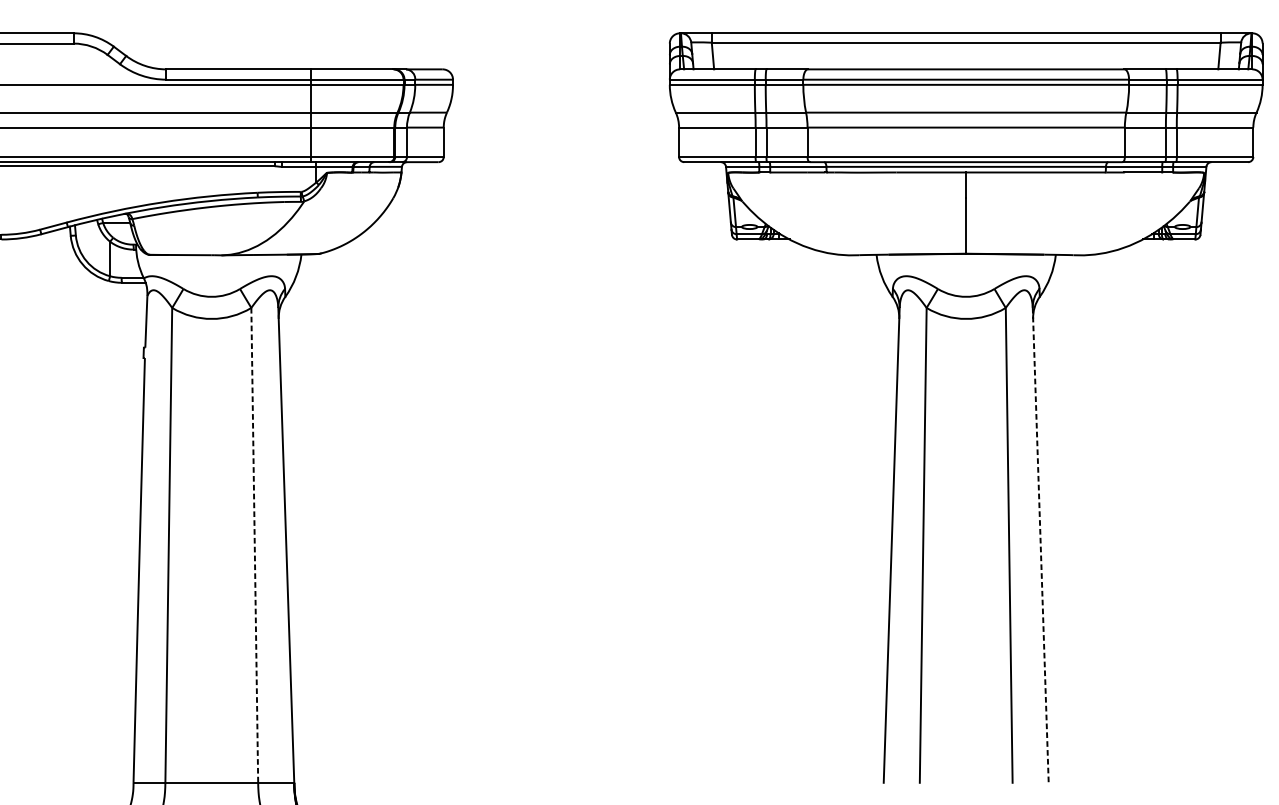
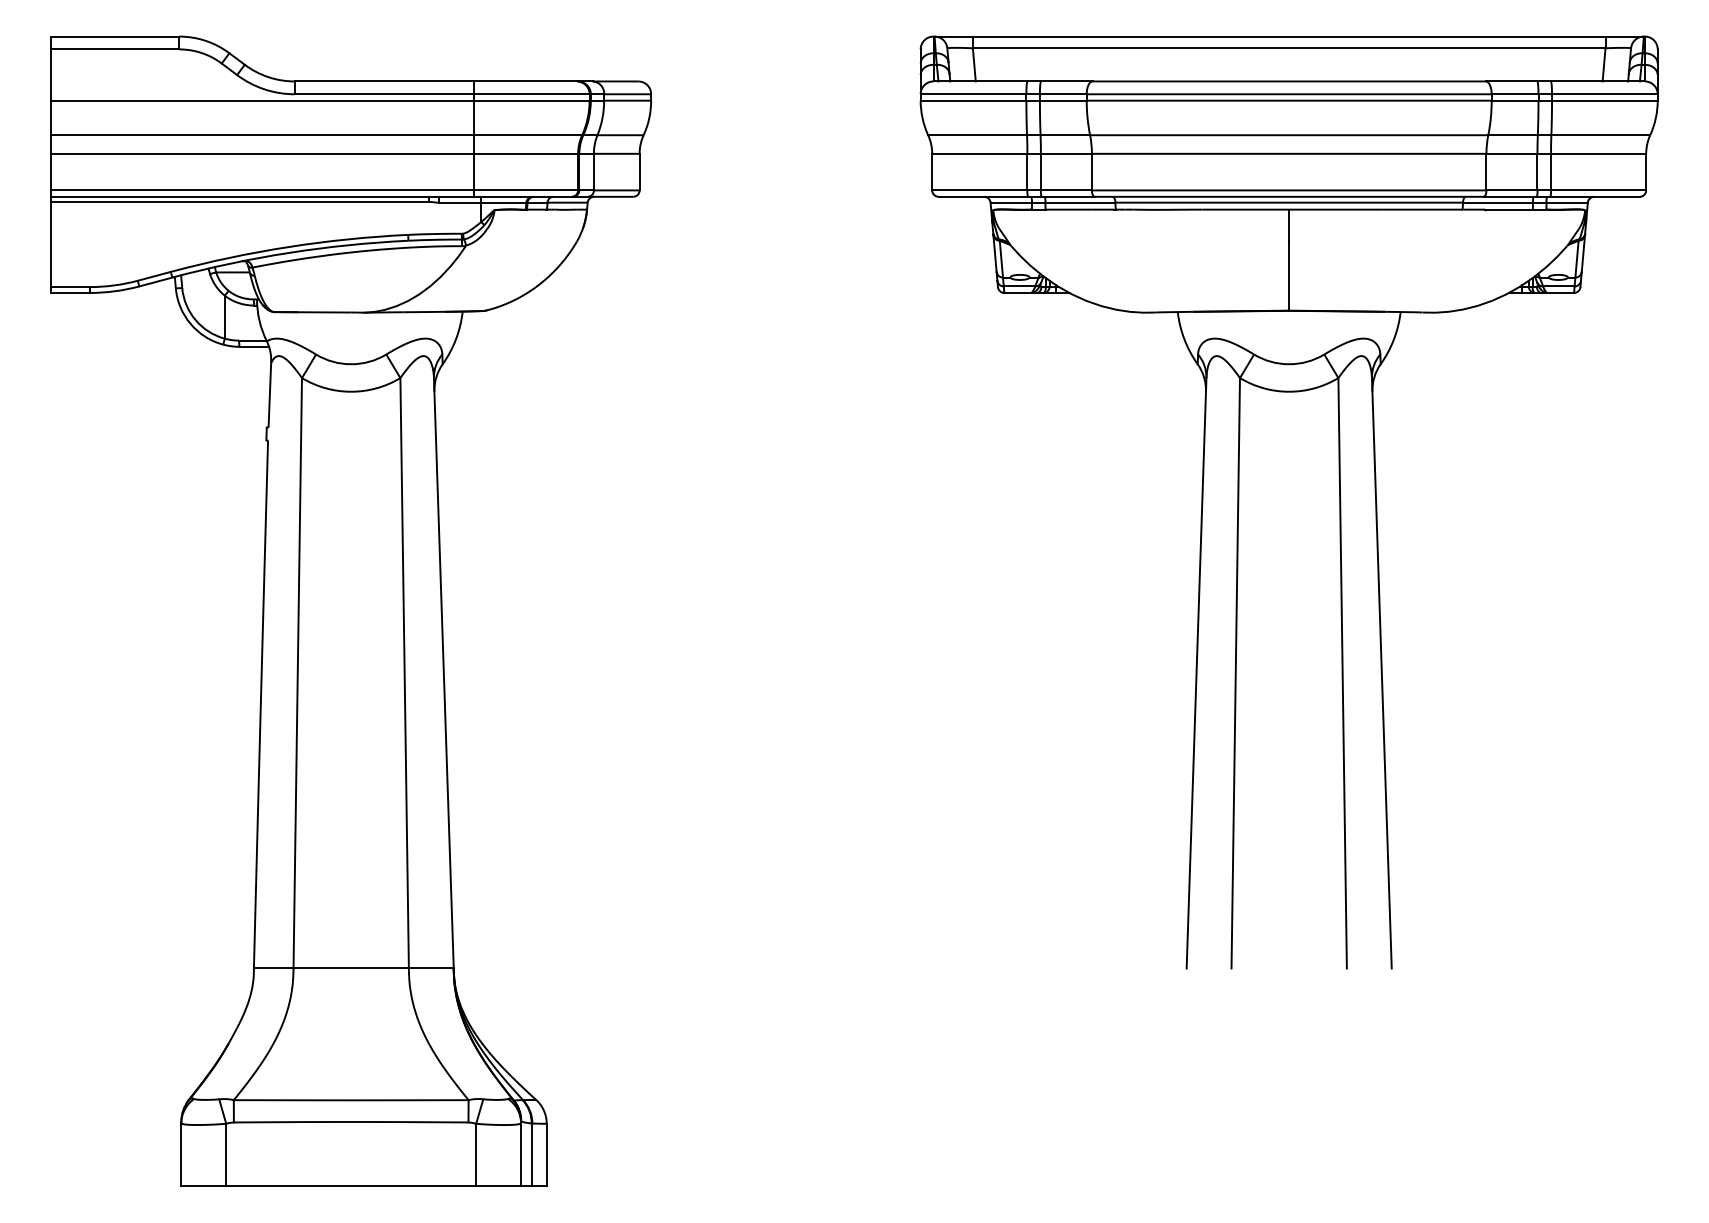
line: (254, 545) -> (404, 673), dashed -> solid
line: (1040, 545) -> (1381, 673), dashed -> solid

